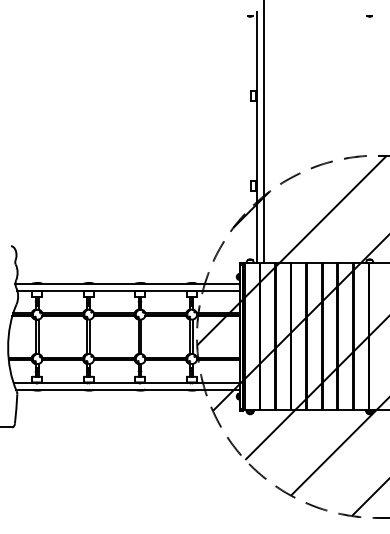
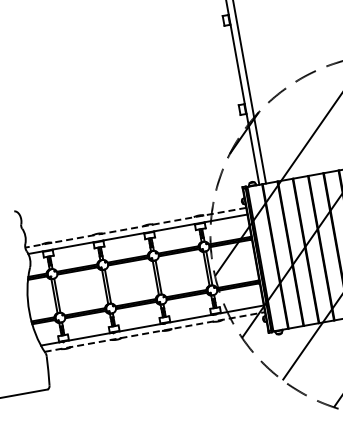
line: (127, 283) -> (135, 227), solid -> dashed
line: (128, 389) -> (155, 331), solid -> dashed

